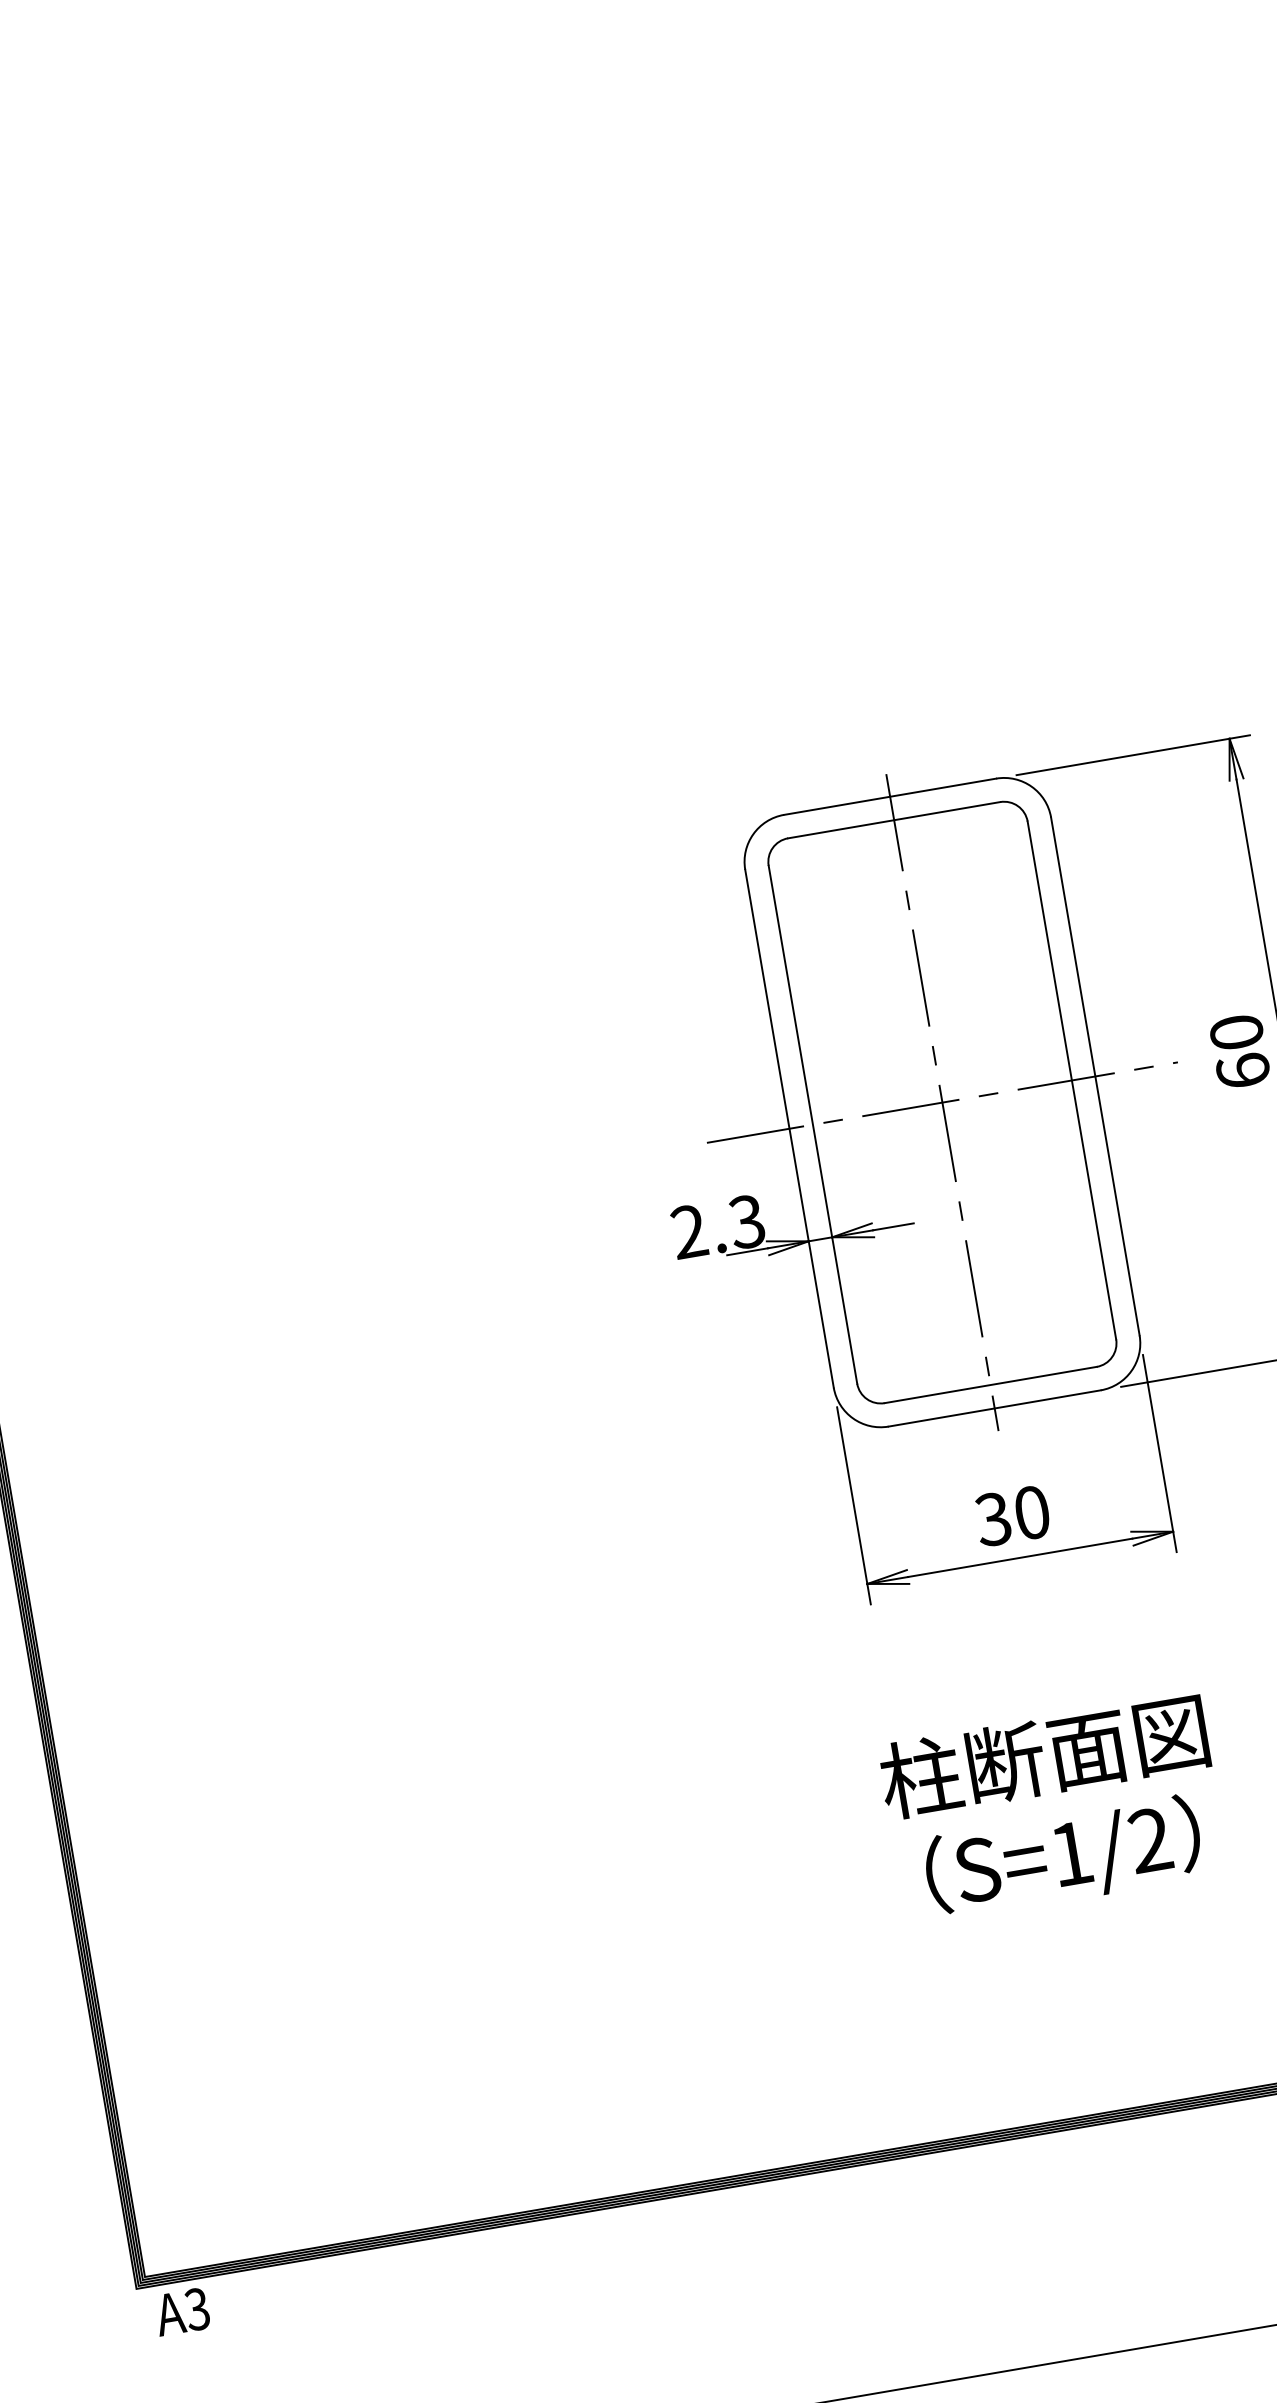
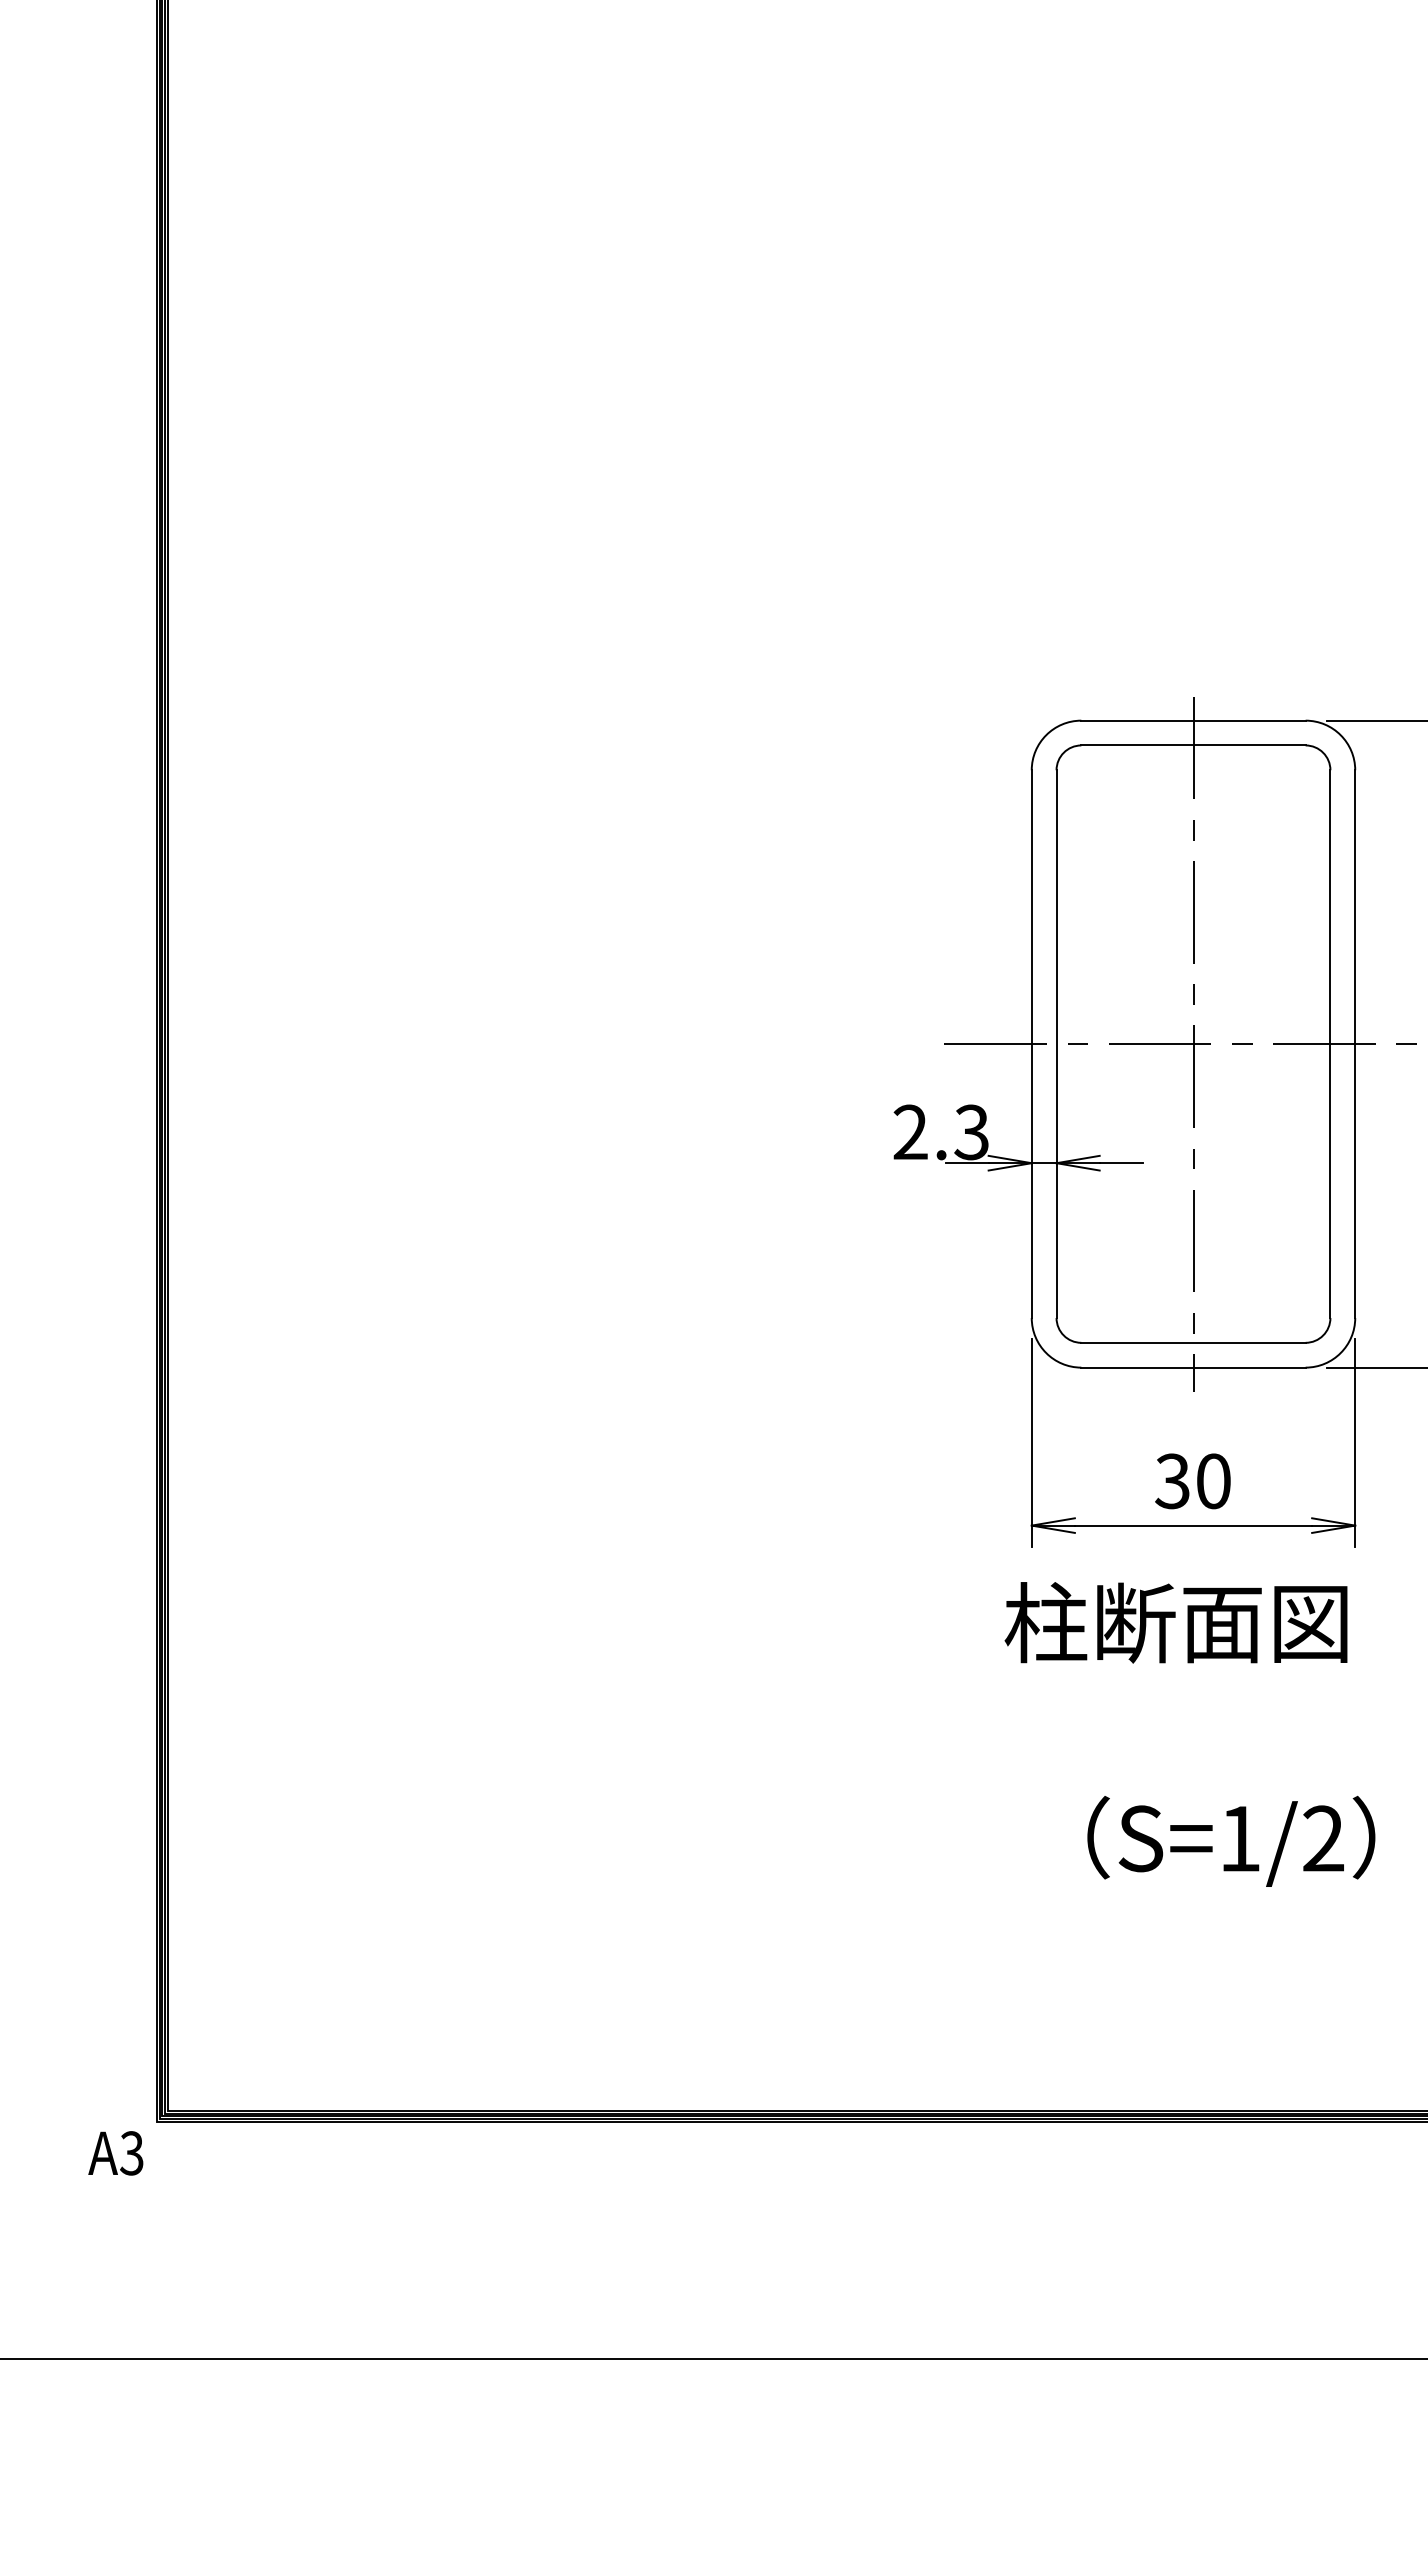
text: (1043, 1756) -> (1175, 1622), moved
text: (1063, 1856) -> (1231, 1840), moved
text: (181, 2312) -> (115, 2153), moved

